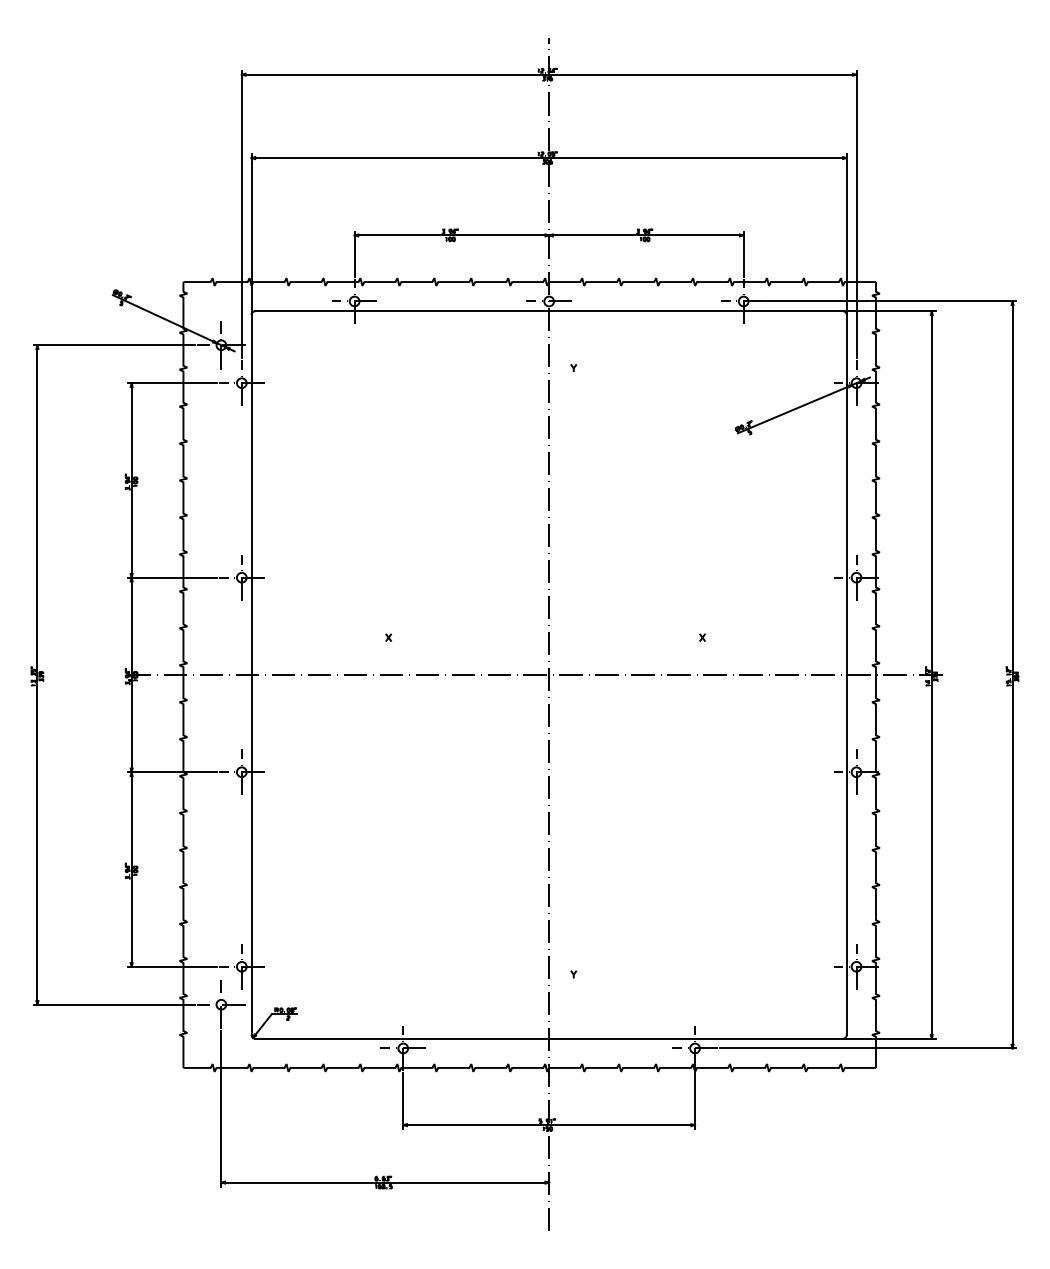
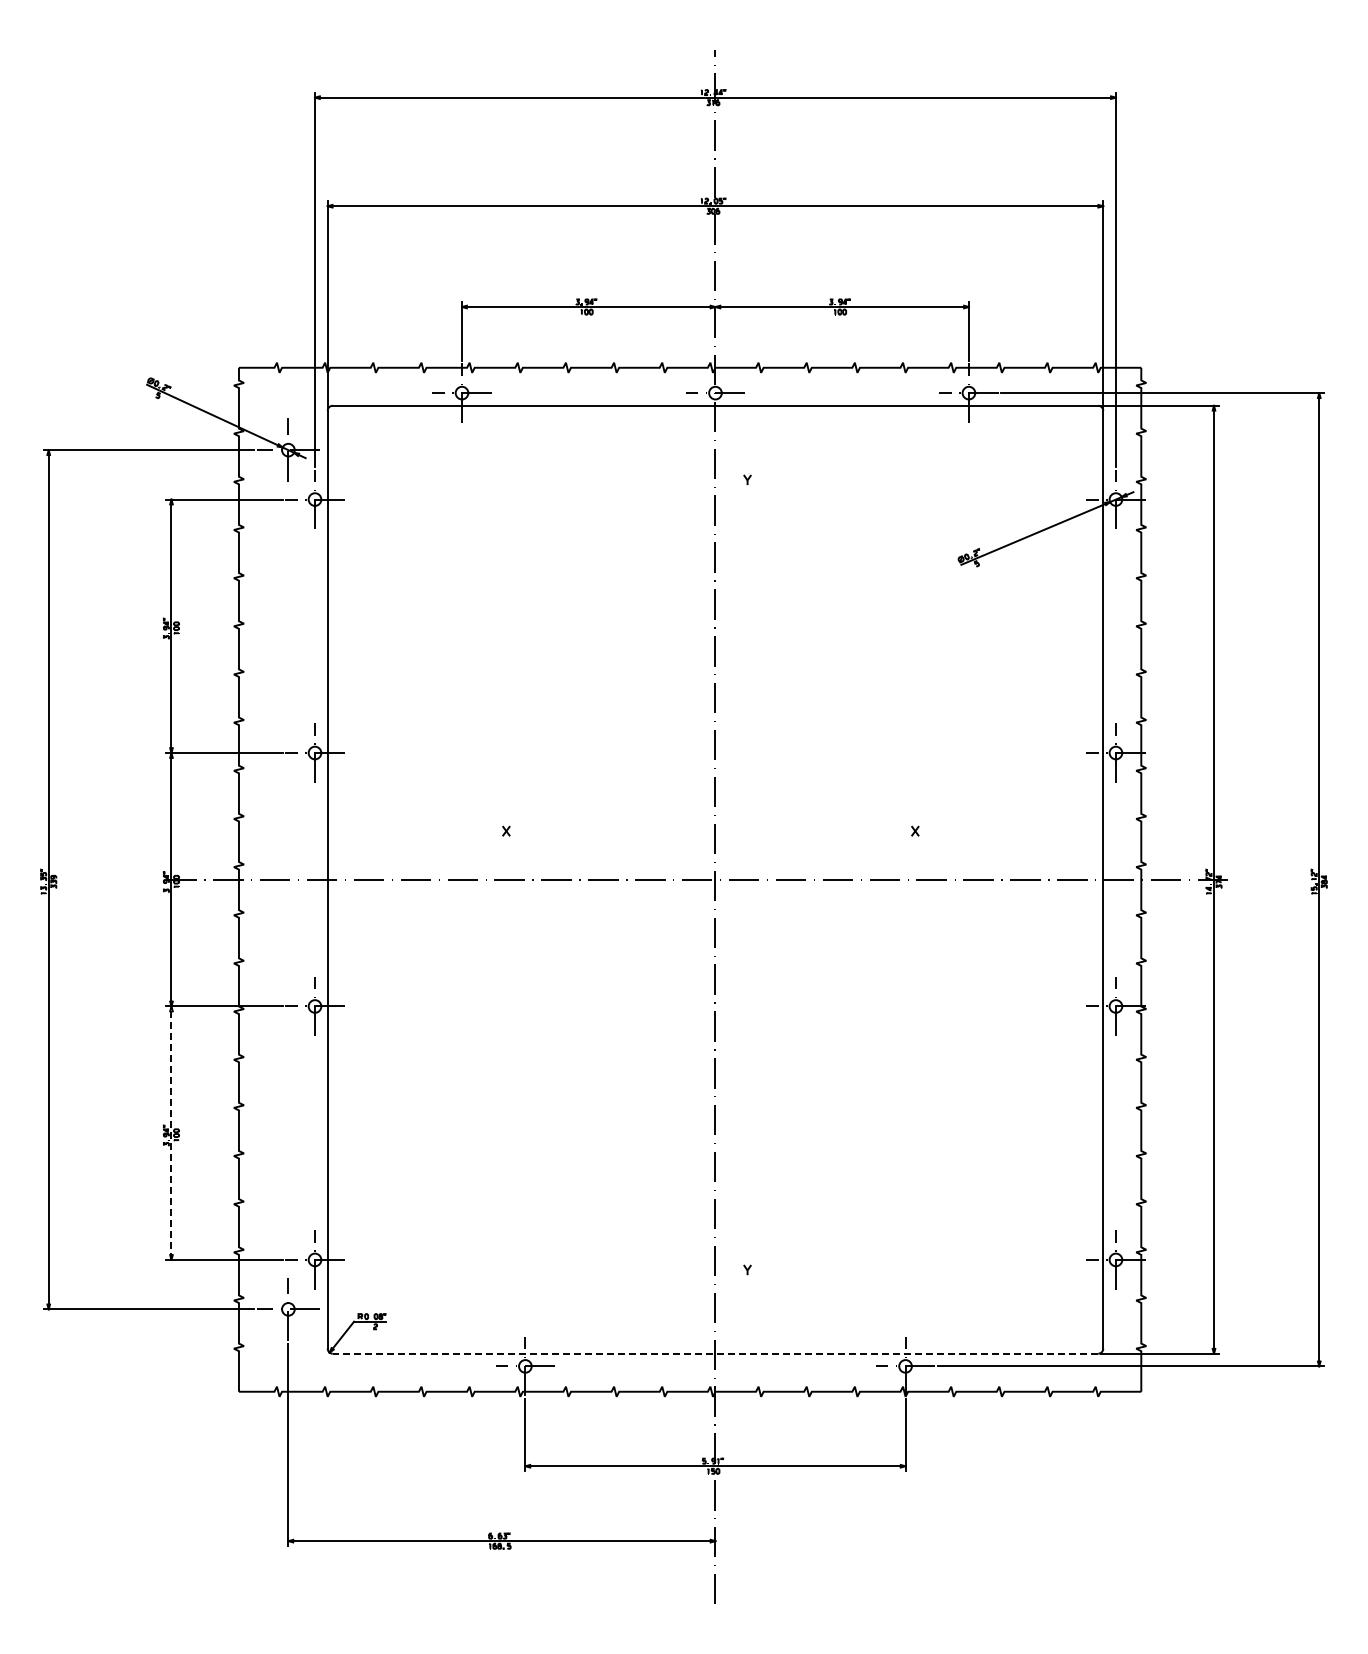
line: (131, 869) -> (171, 1133), solid -> dashed
line: (549, 1038) -> (715, 1353), solid -> dashed

